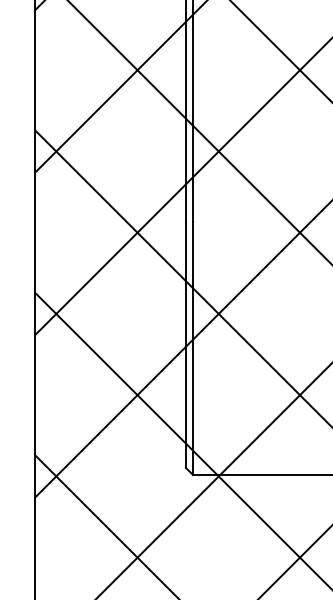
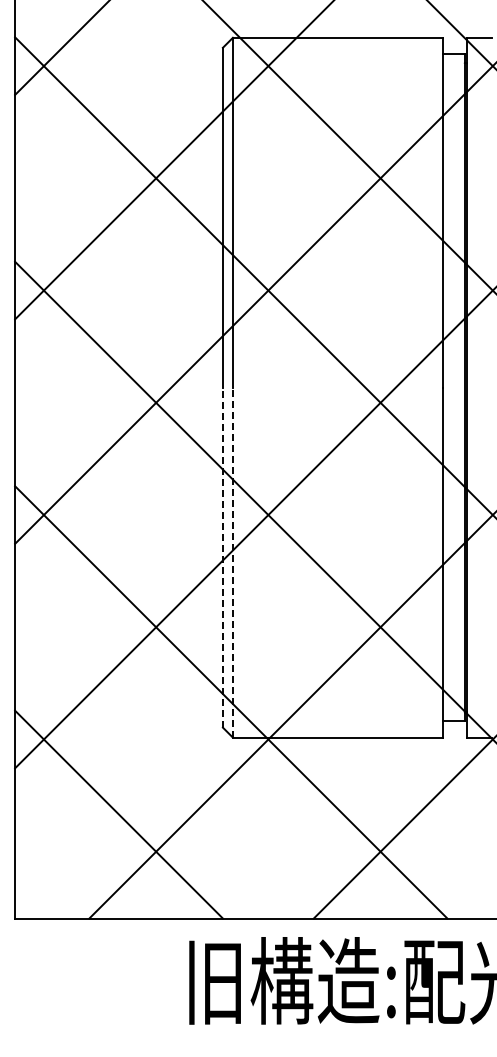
line: (185, 344) -> (222, 557), solid -> dashed
line: (192, 348) -> (232, 562), solid -> dashed

